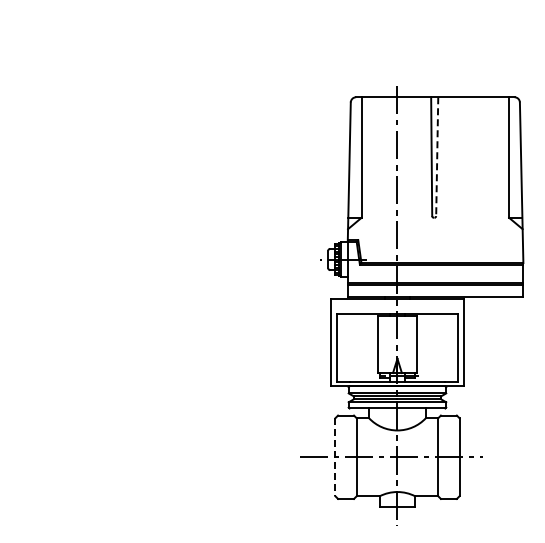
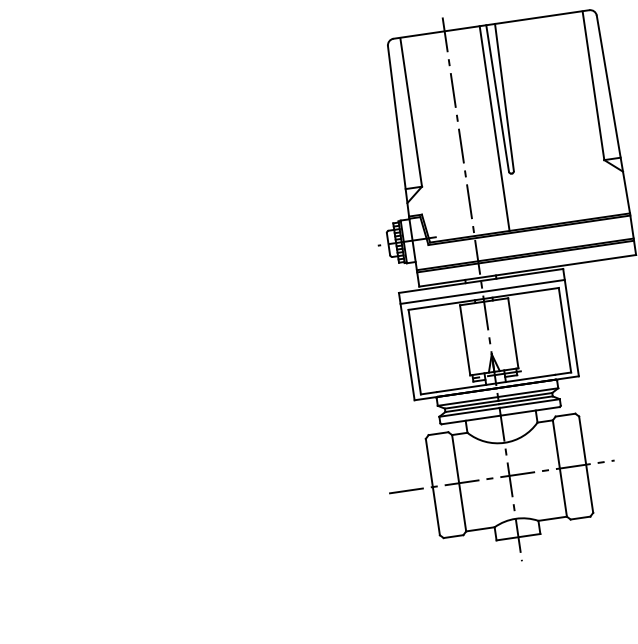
line: (437, 157) -> (504, 98), dashed -> solid
line: (425, 180) -> (494, 129), added
line: (396, 308) -> (481, 292), added
line: (335, 457) -> (433, 487), dashed -> solid

